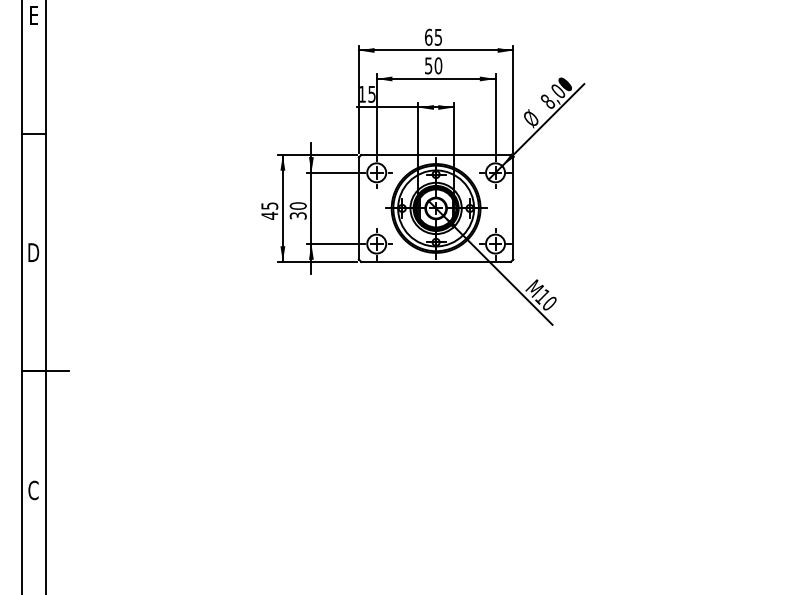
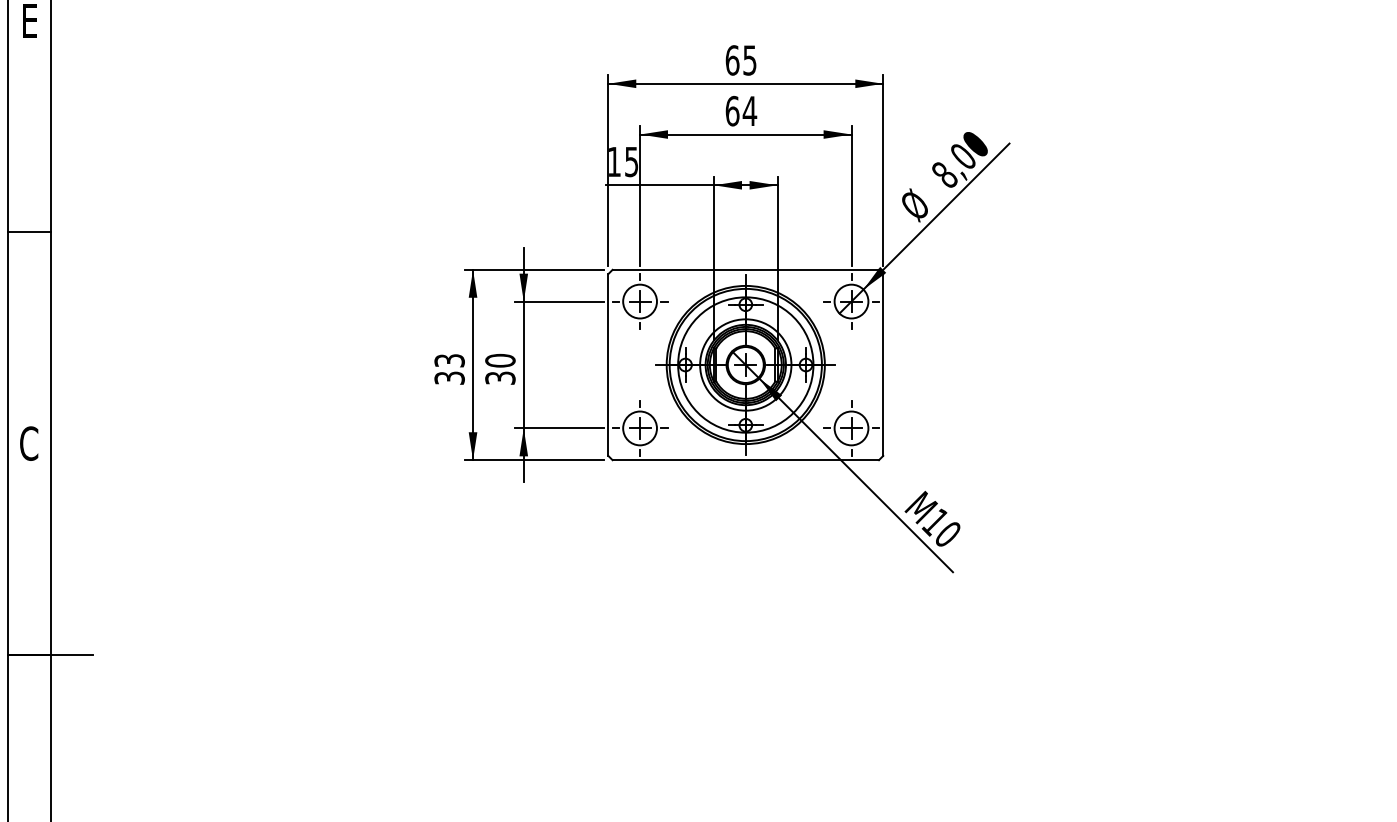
text: (433, 65) -> (741, 110), 50 -> 64
text: (269, 210) -> (449, 368), 45 -> 33
text: (33, 252) -> (29, 443), D -> C

